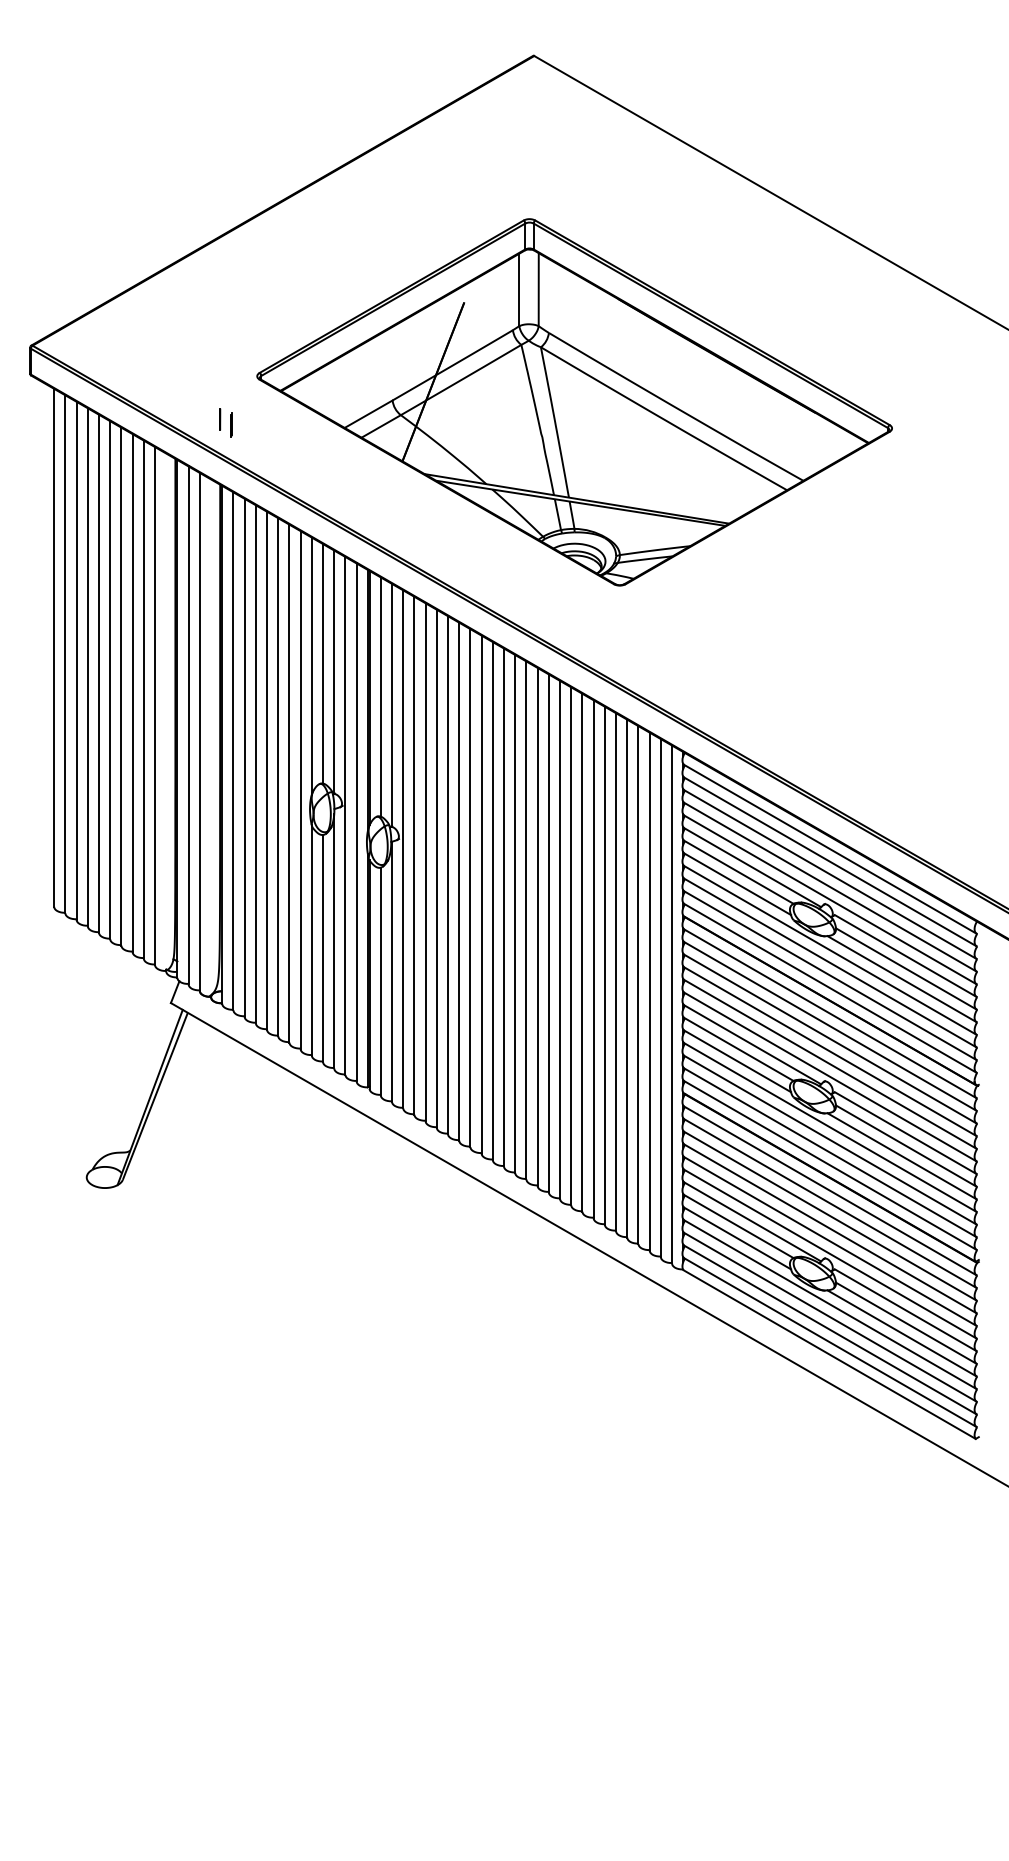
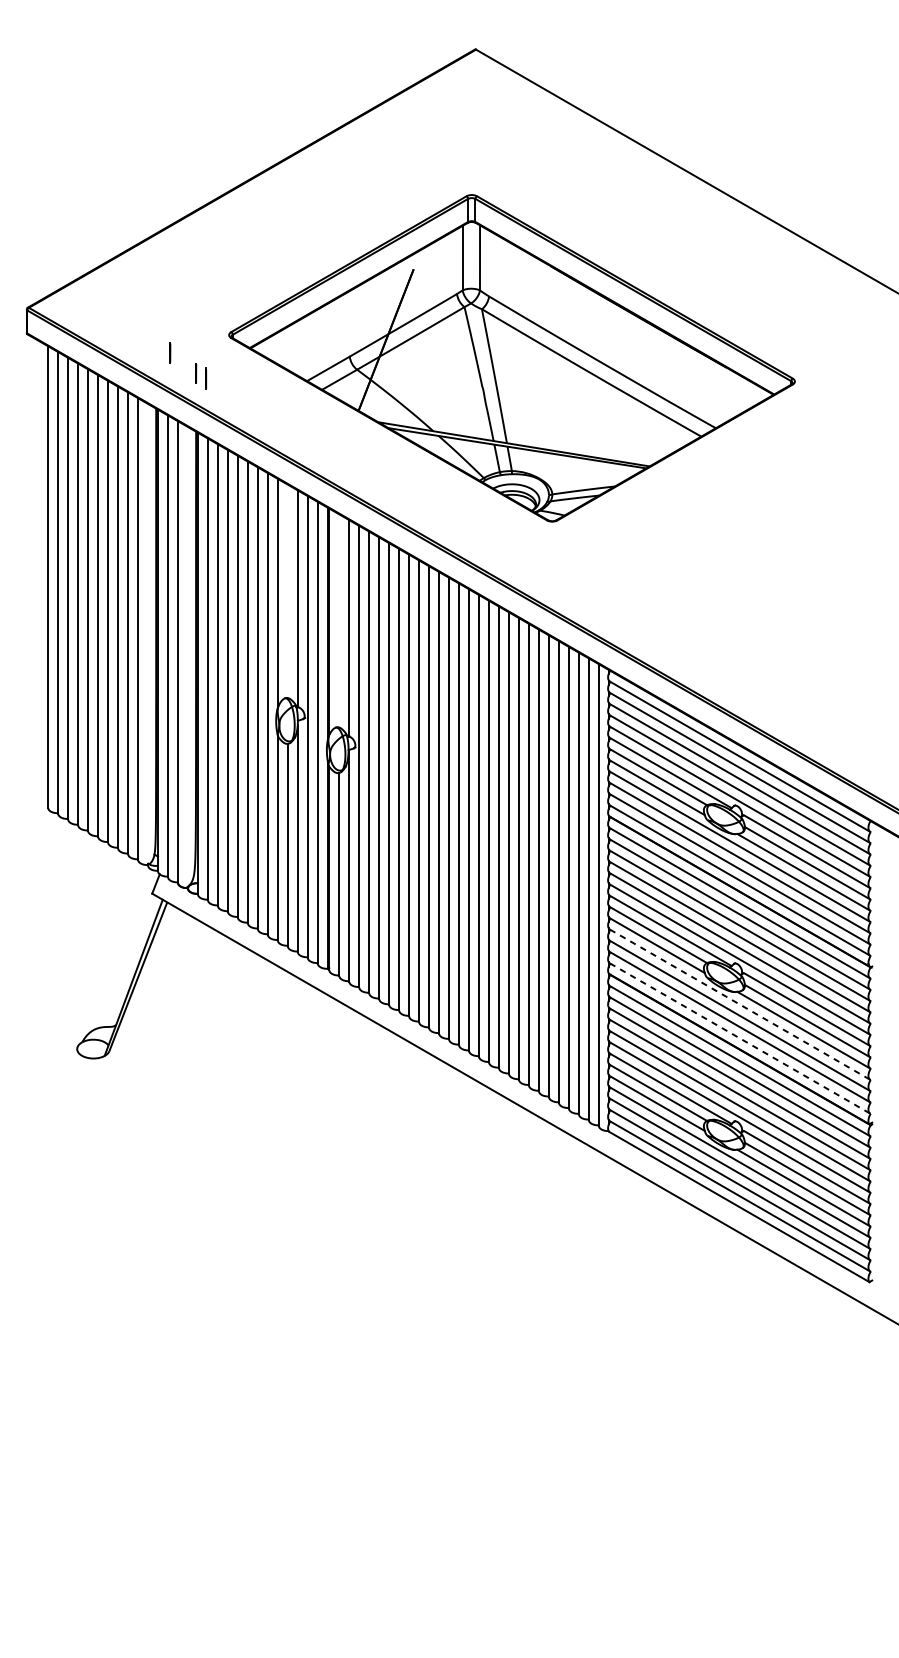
line: (191, 396) -> (170, 353), added
line: (323, 663) -> (288, 591), removed
line: (380, 696) -> (338, 620), removed
line: (830, 1127) -> (740, 1004), solid -> dashed
line: (830, 1165) -> (740, 1038), solid -> dashed

